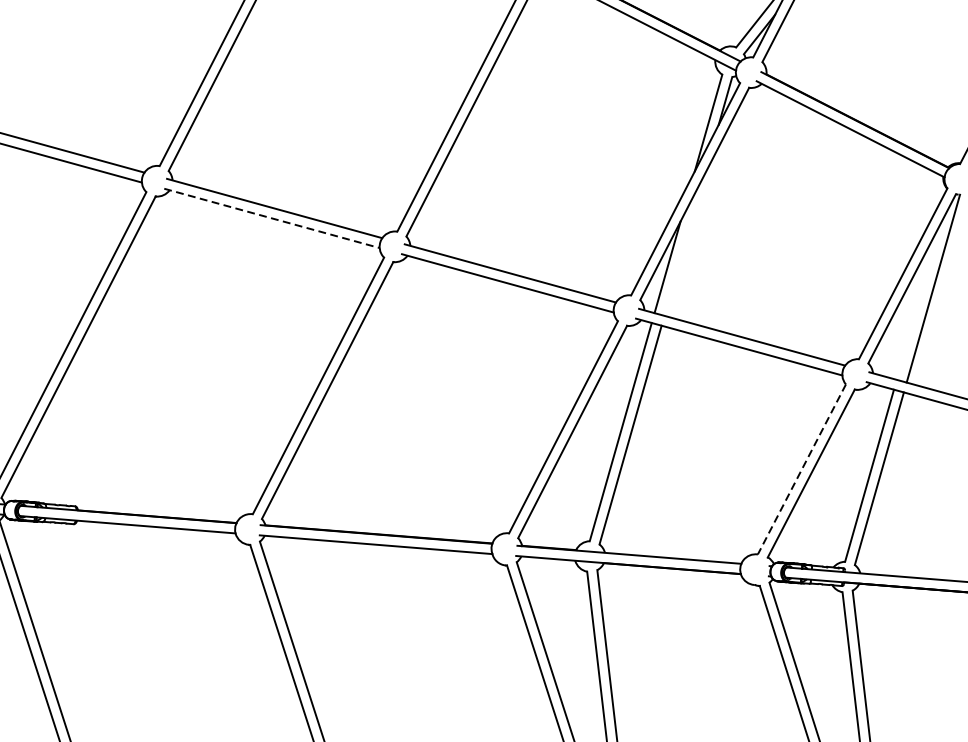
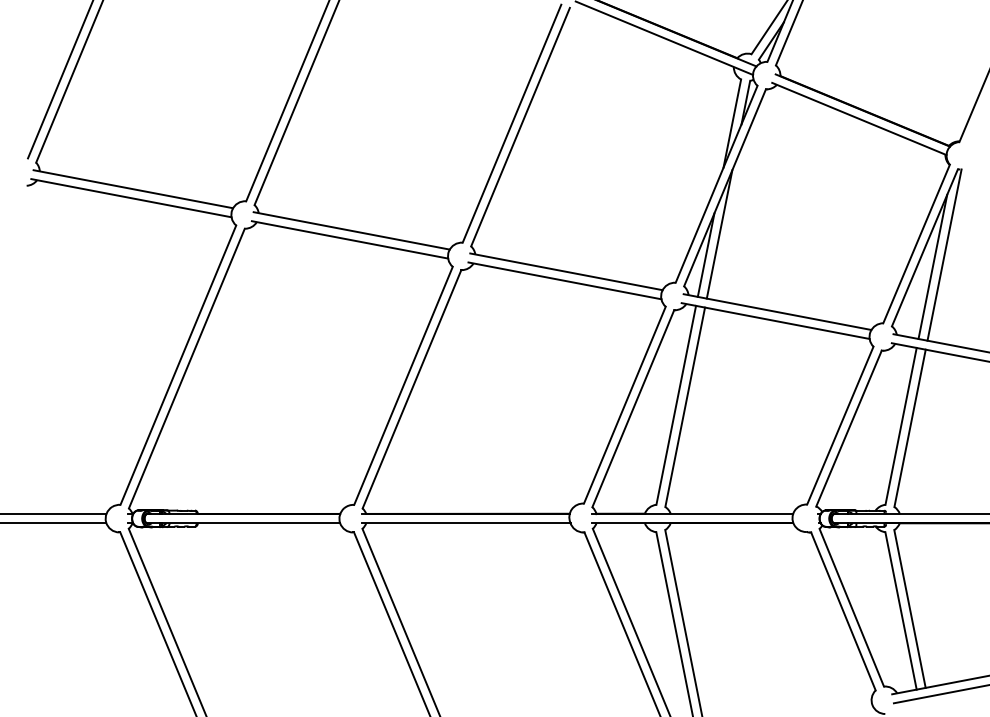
line: (272, 218) -> (350, 239), dashed -> solid
line: (684, 245) -> (719, 234), added
line: (918, 300) -> (932, 266), added
line: (802, 469) -> (840, 425), dashed -> solid

